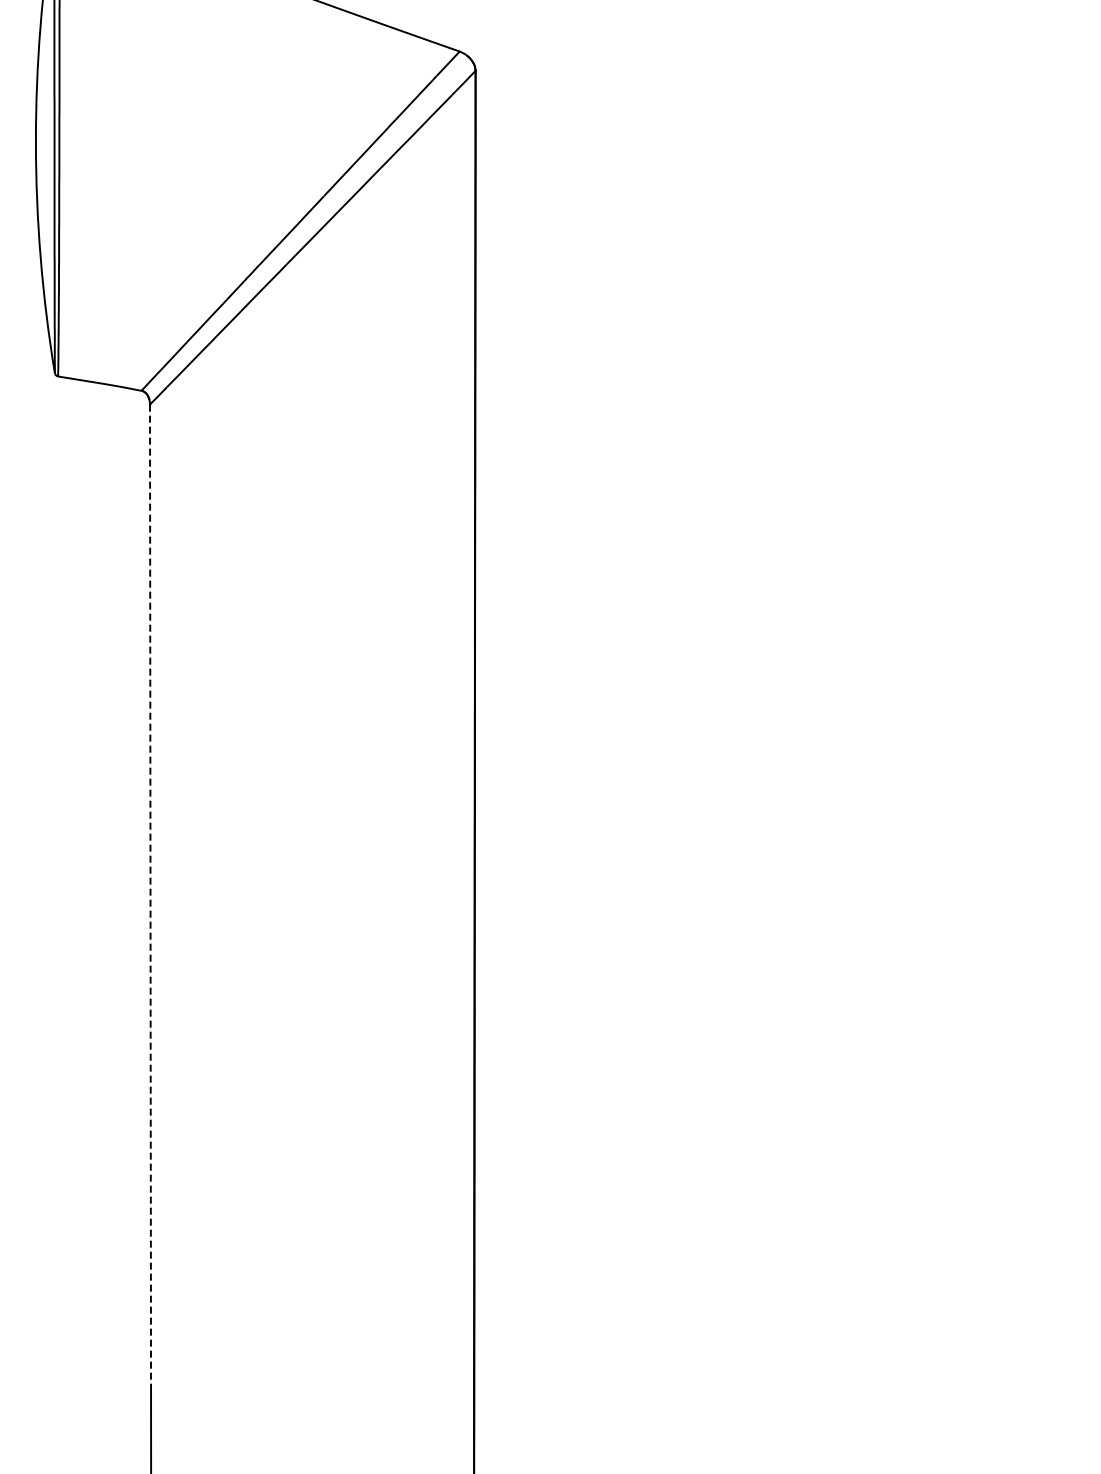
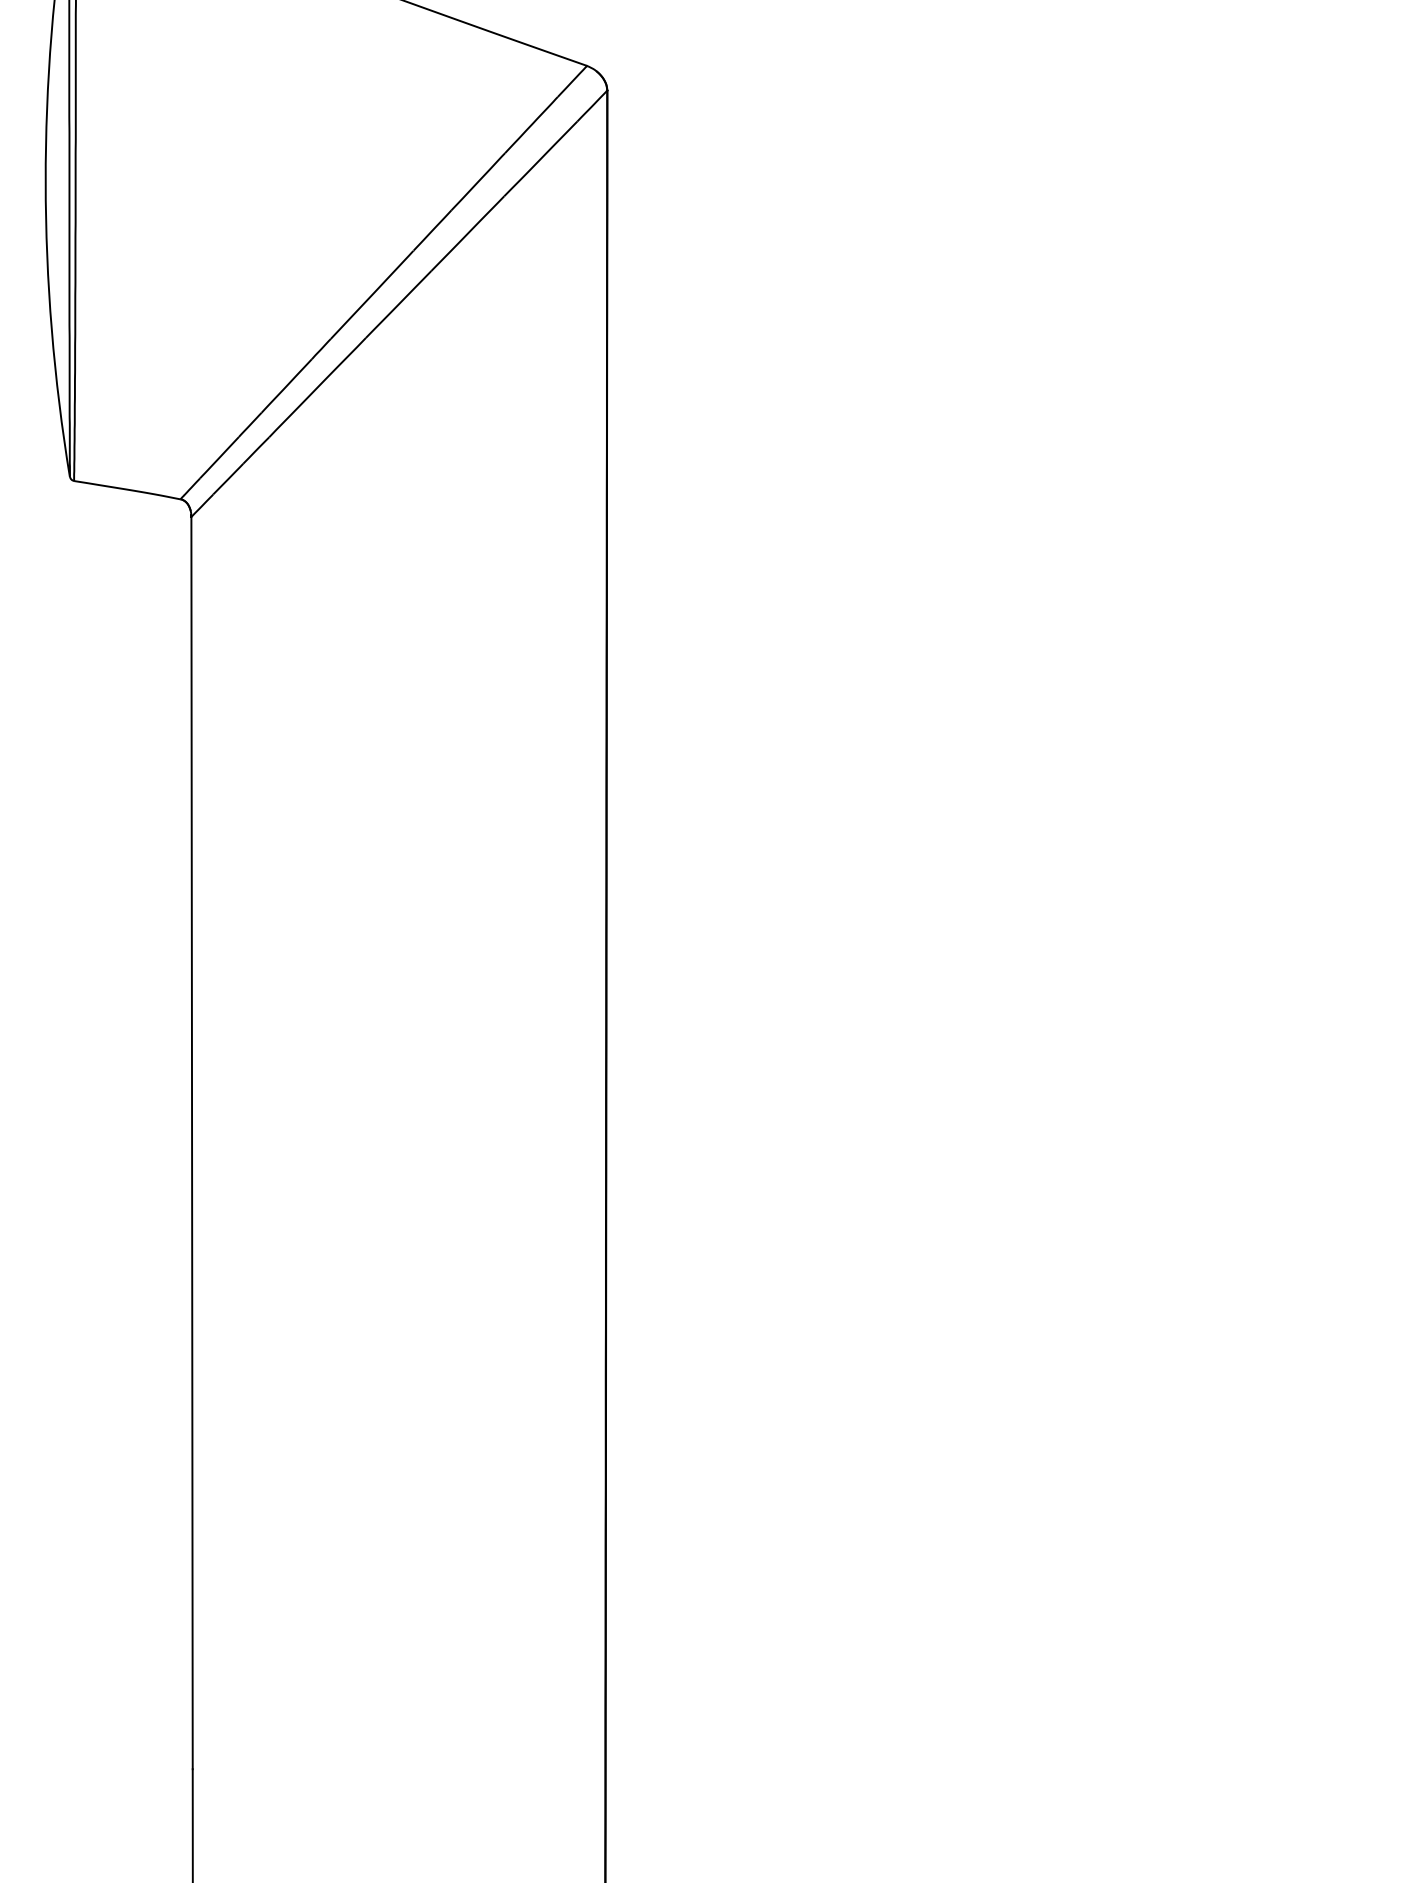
line: (150, 895) -> (192, 1143), dashed -> solid

